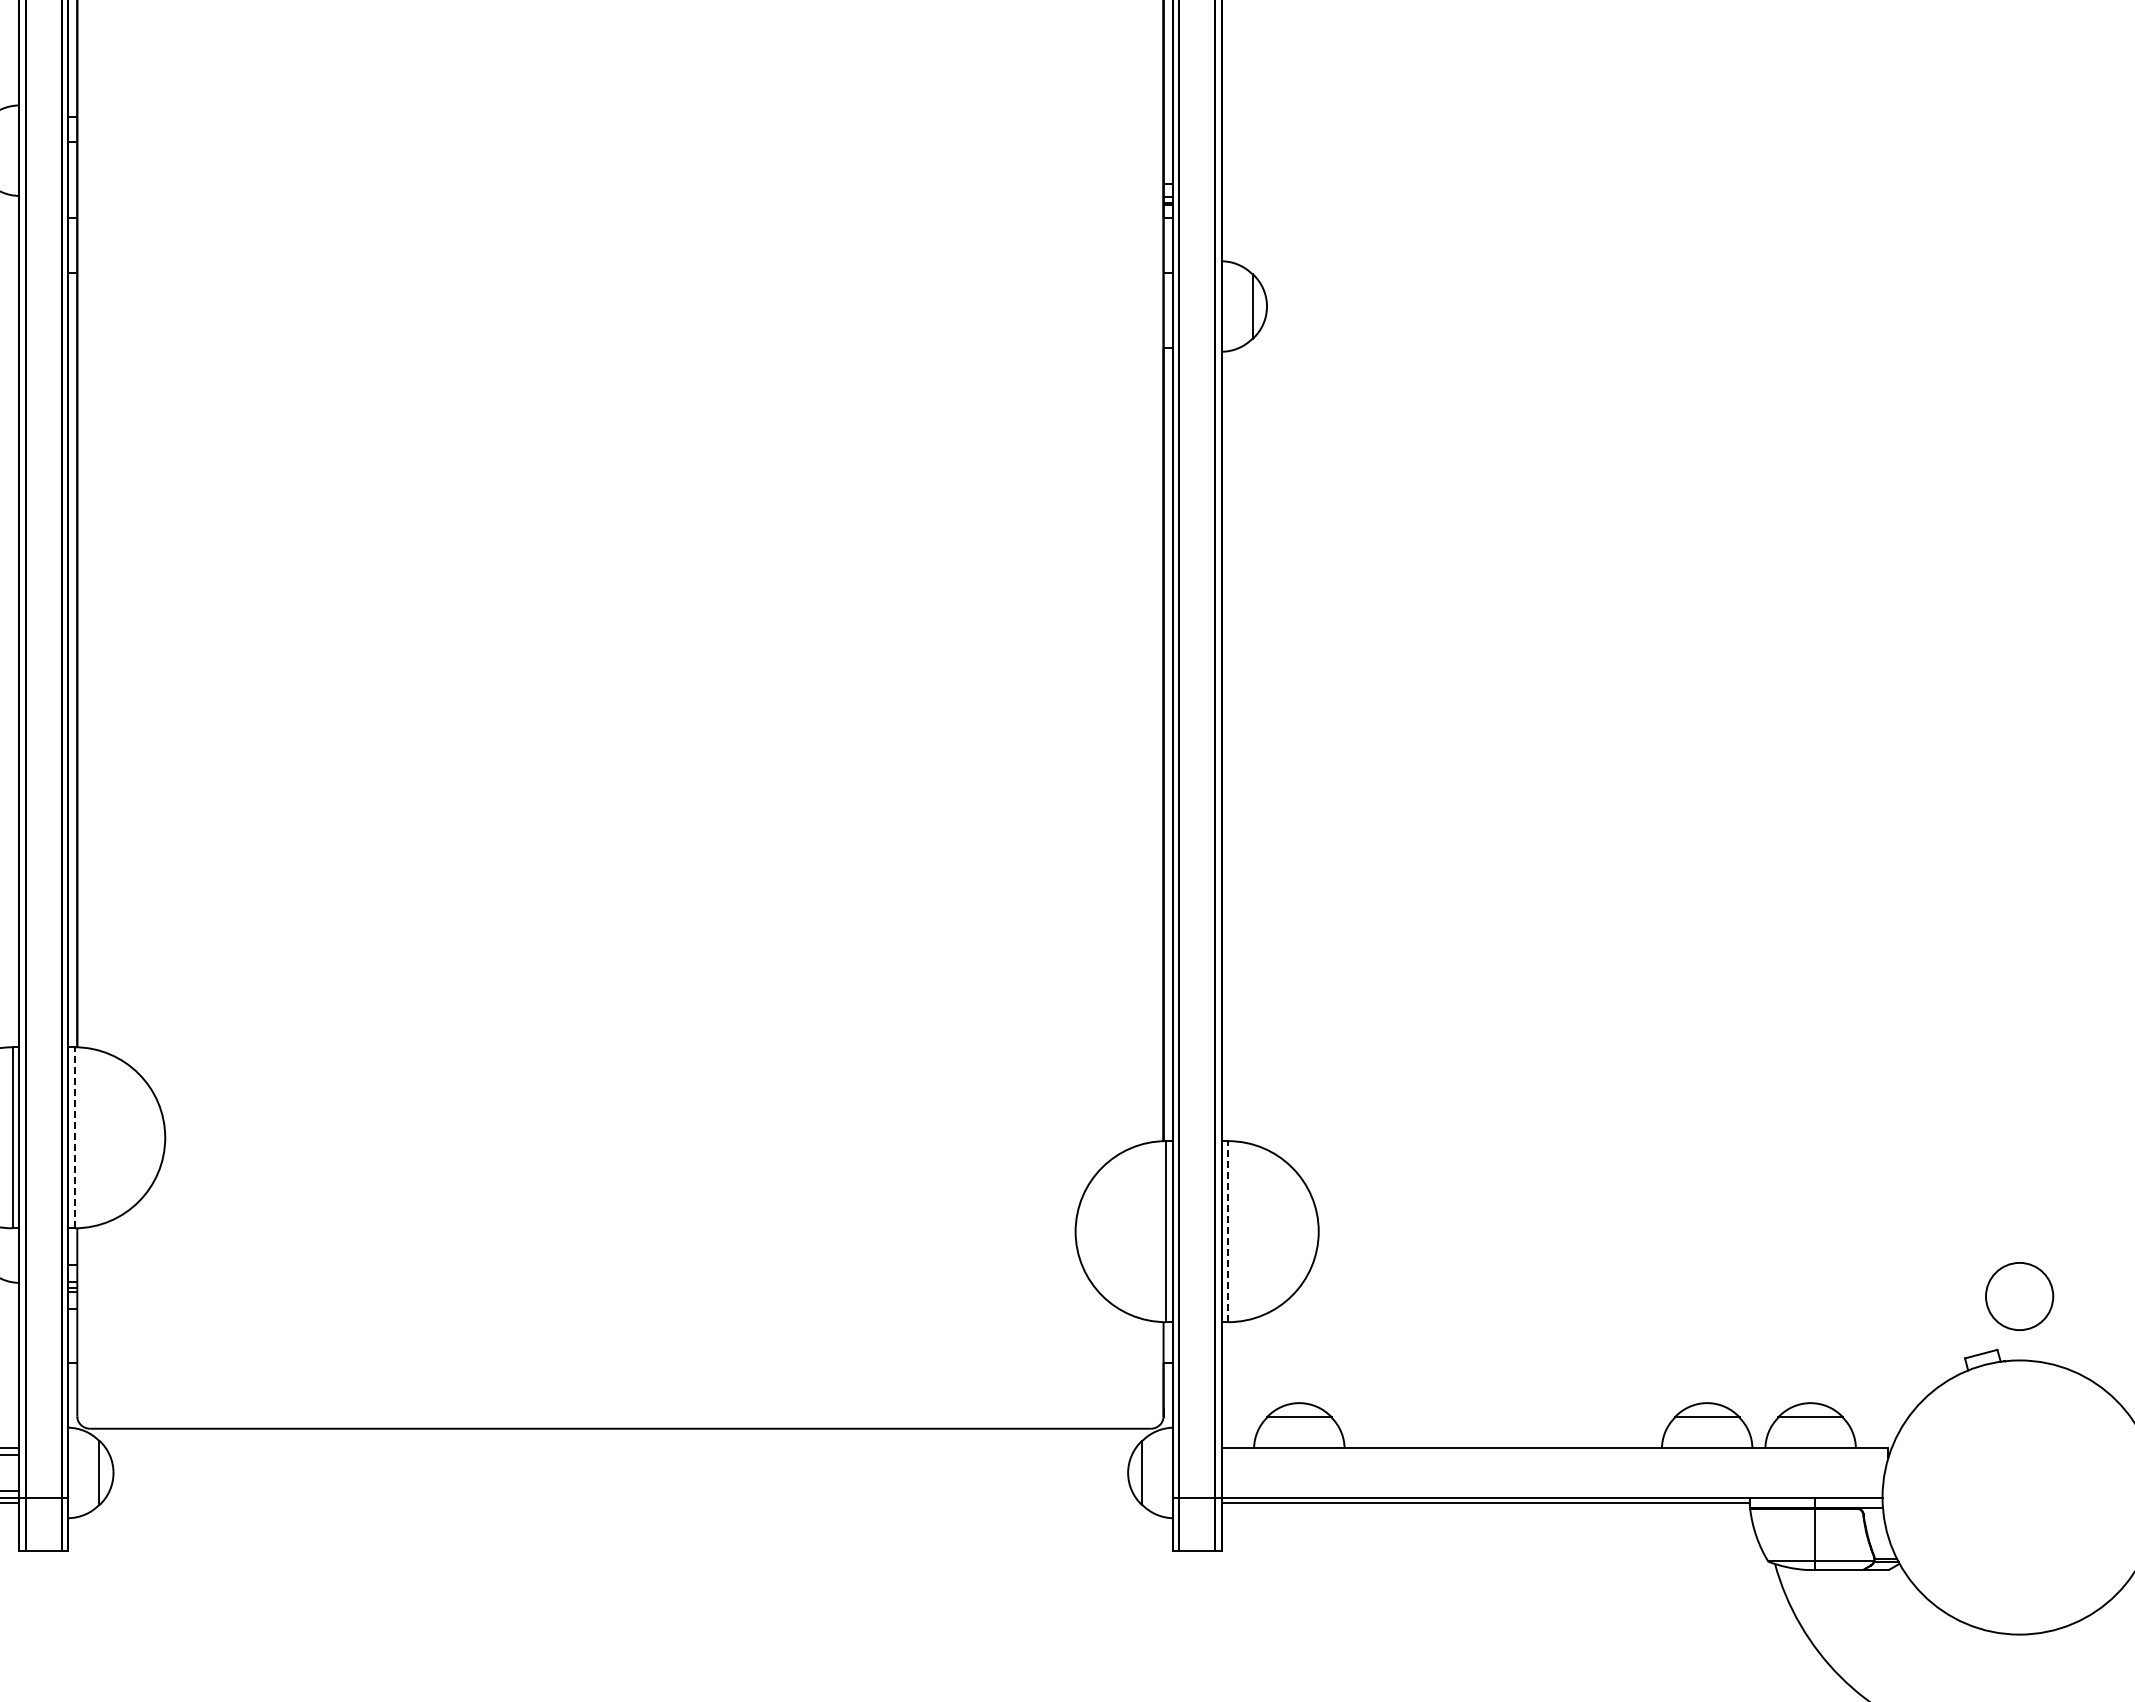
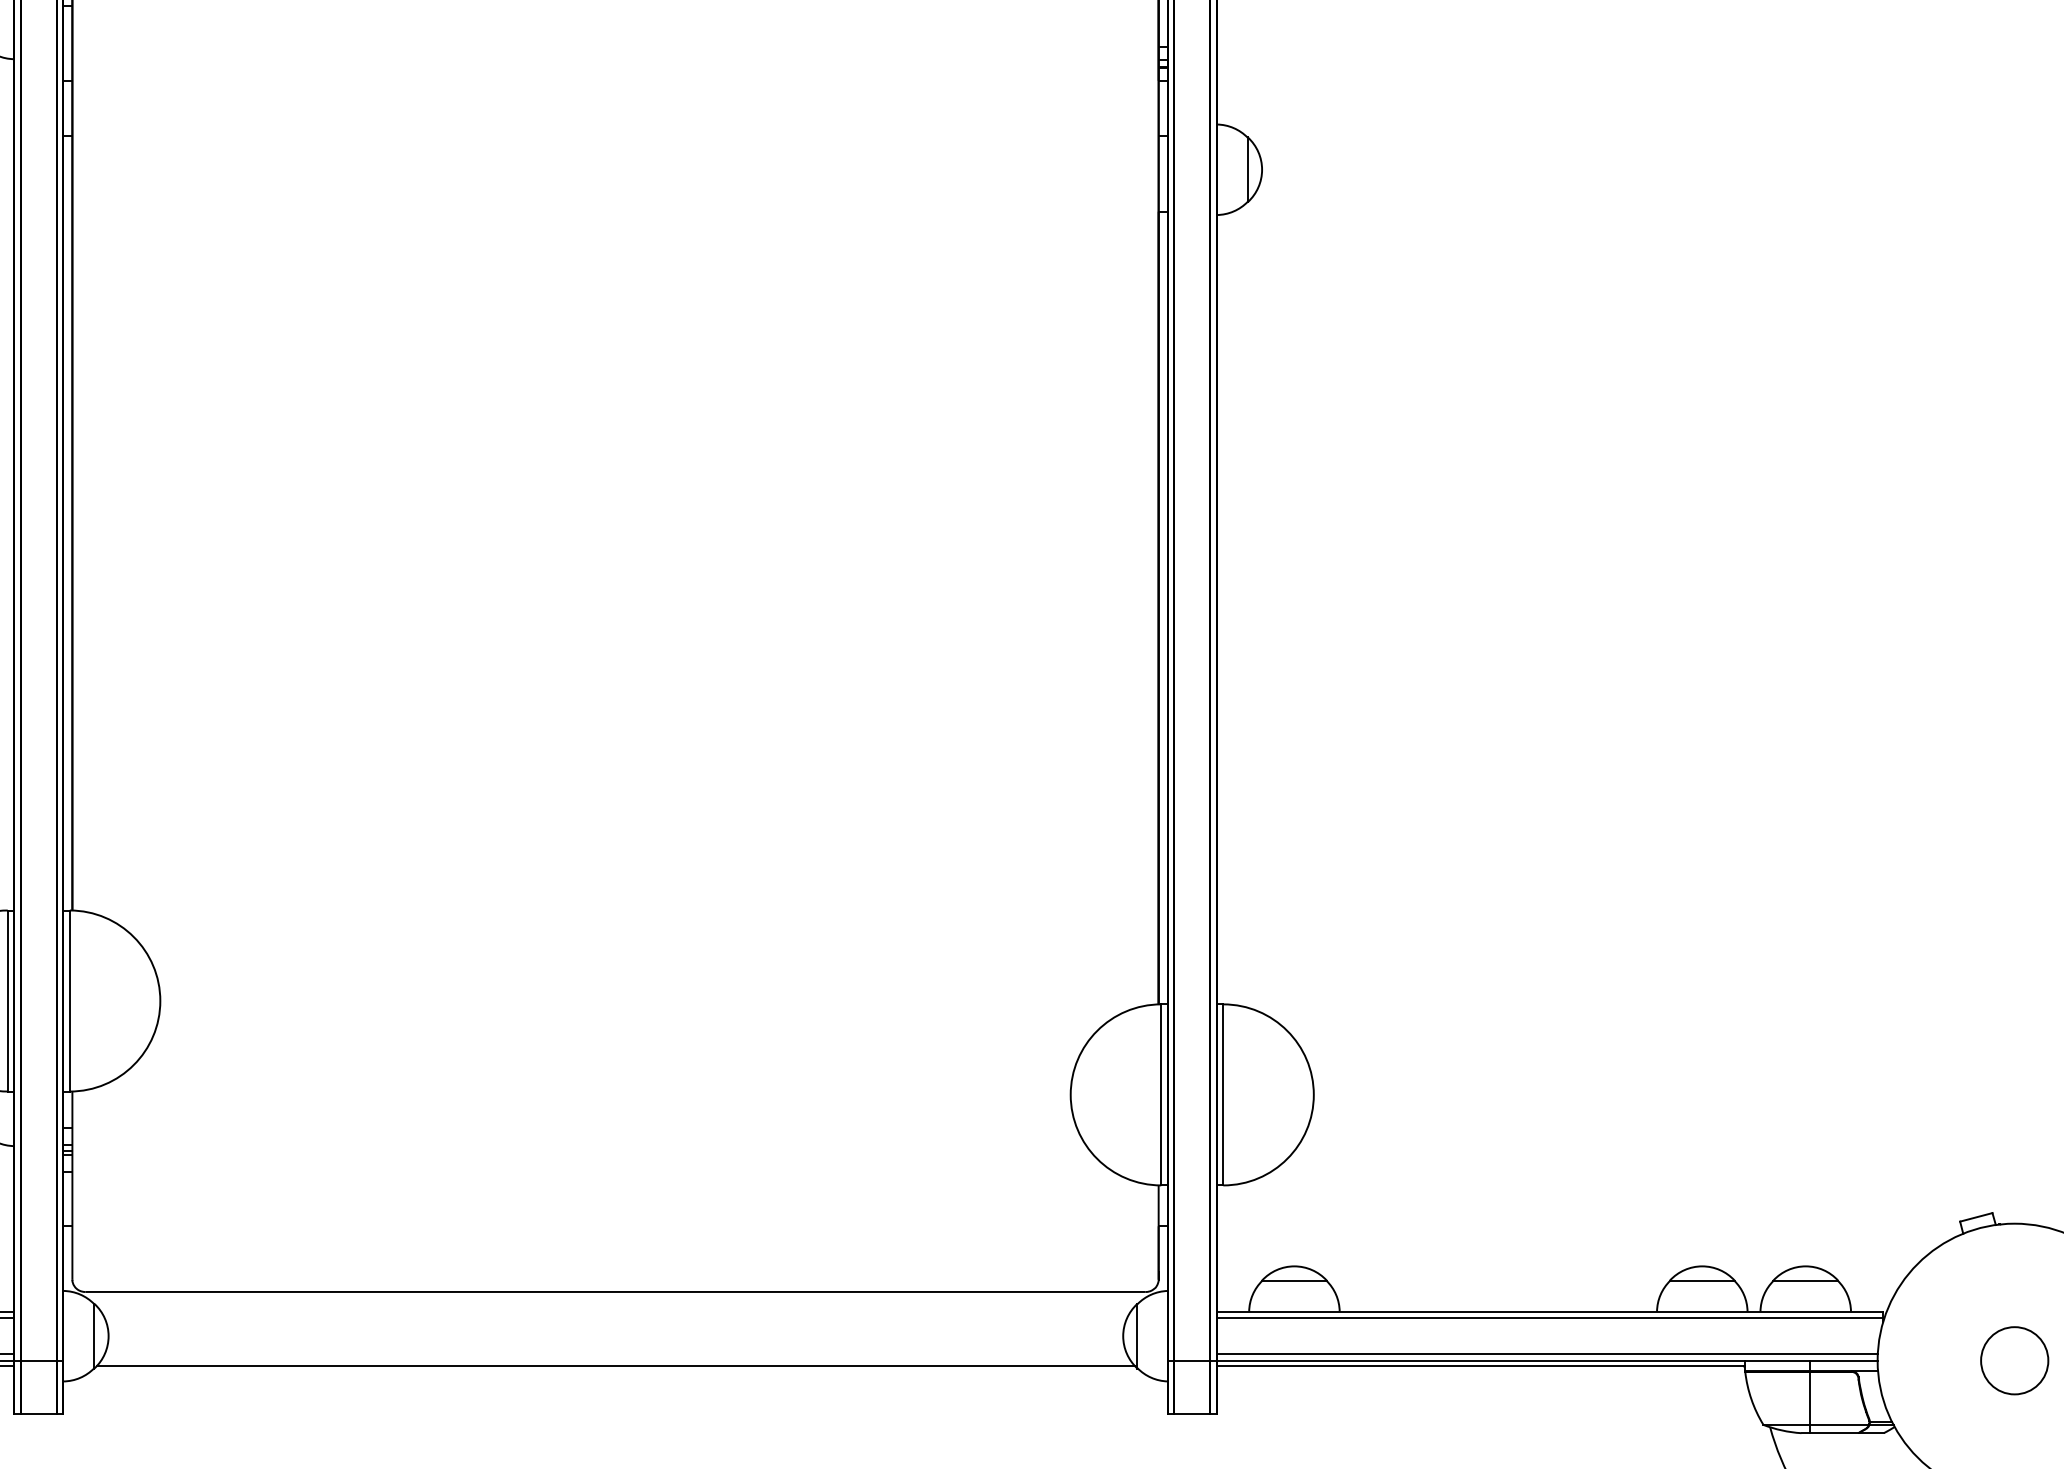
line: (74, 1137) -> (69, 1000), dashed -> solid
line: (1228, 1231) -> (1223, 1094), dashed -> solid
circle: (2019, 1296) -> (2014, 1360), moved
line: (1554, 1454) -> (1549, 1317), added
line: (1551, 1491) -> (1546, 1354), added
line: (620, 1502) -> (615, 1365), added

